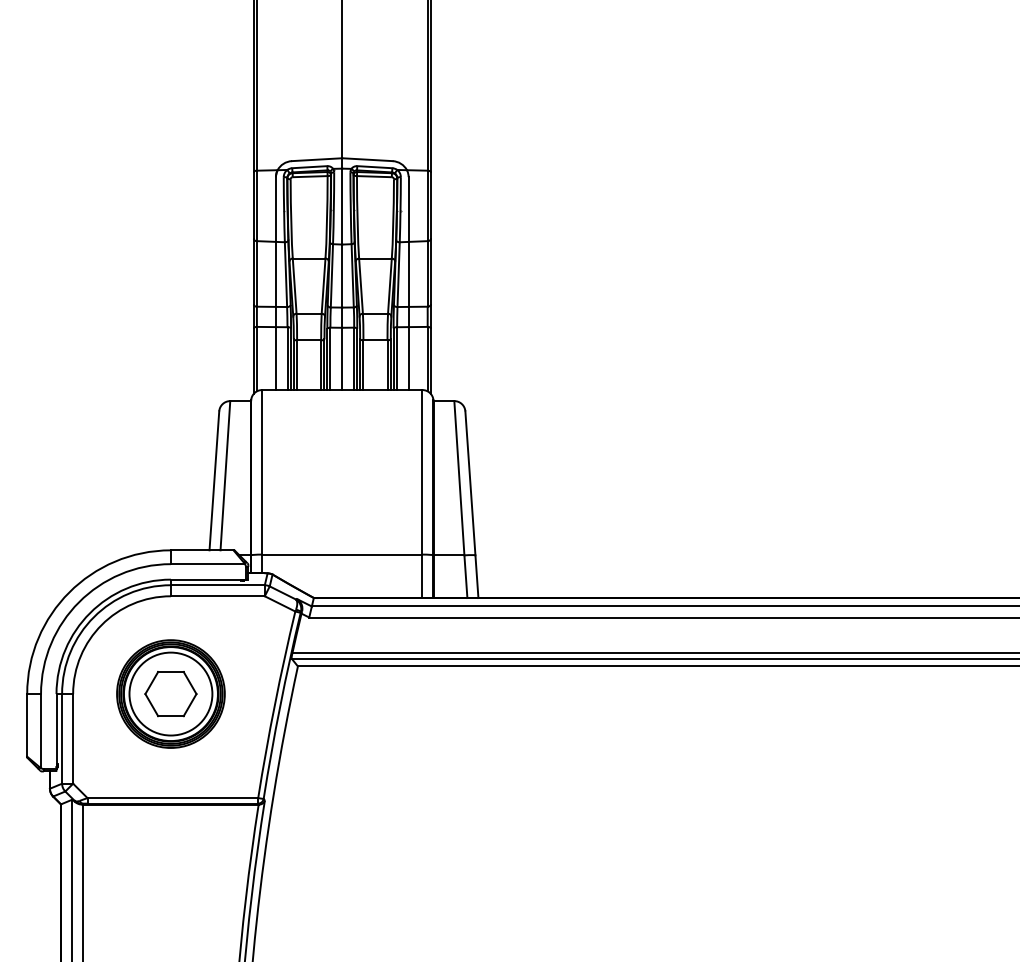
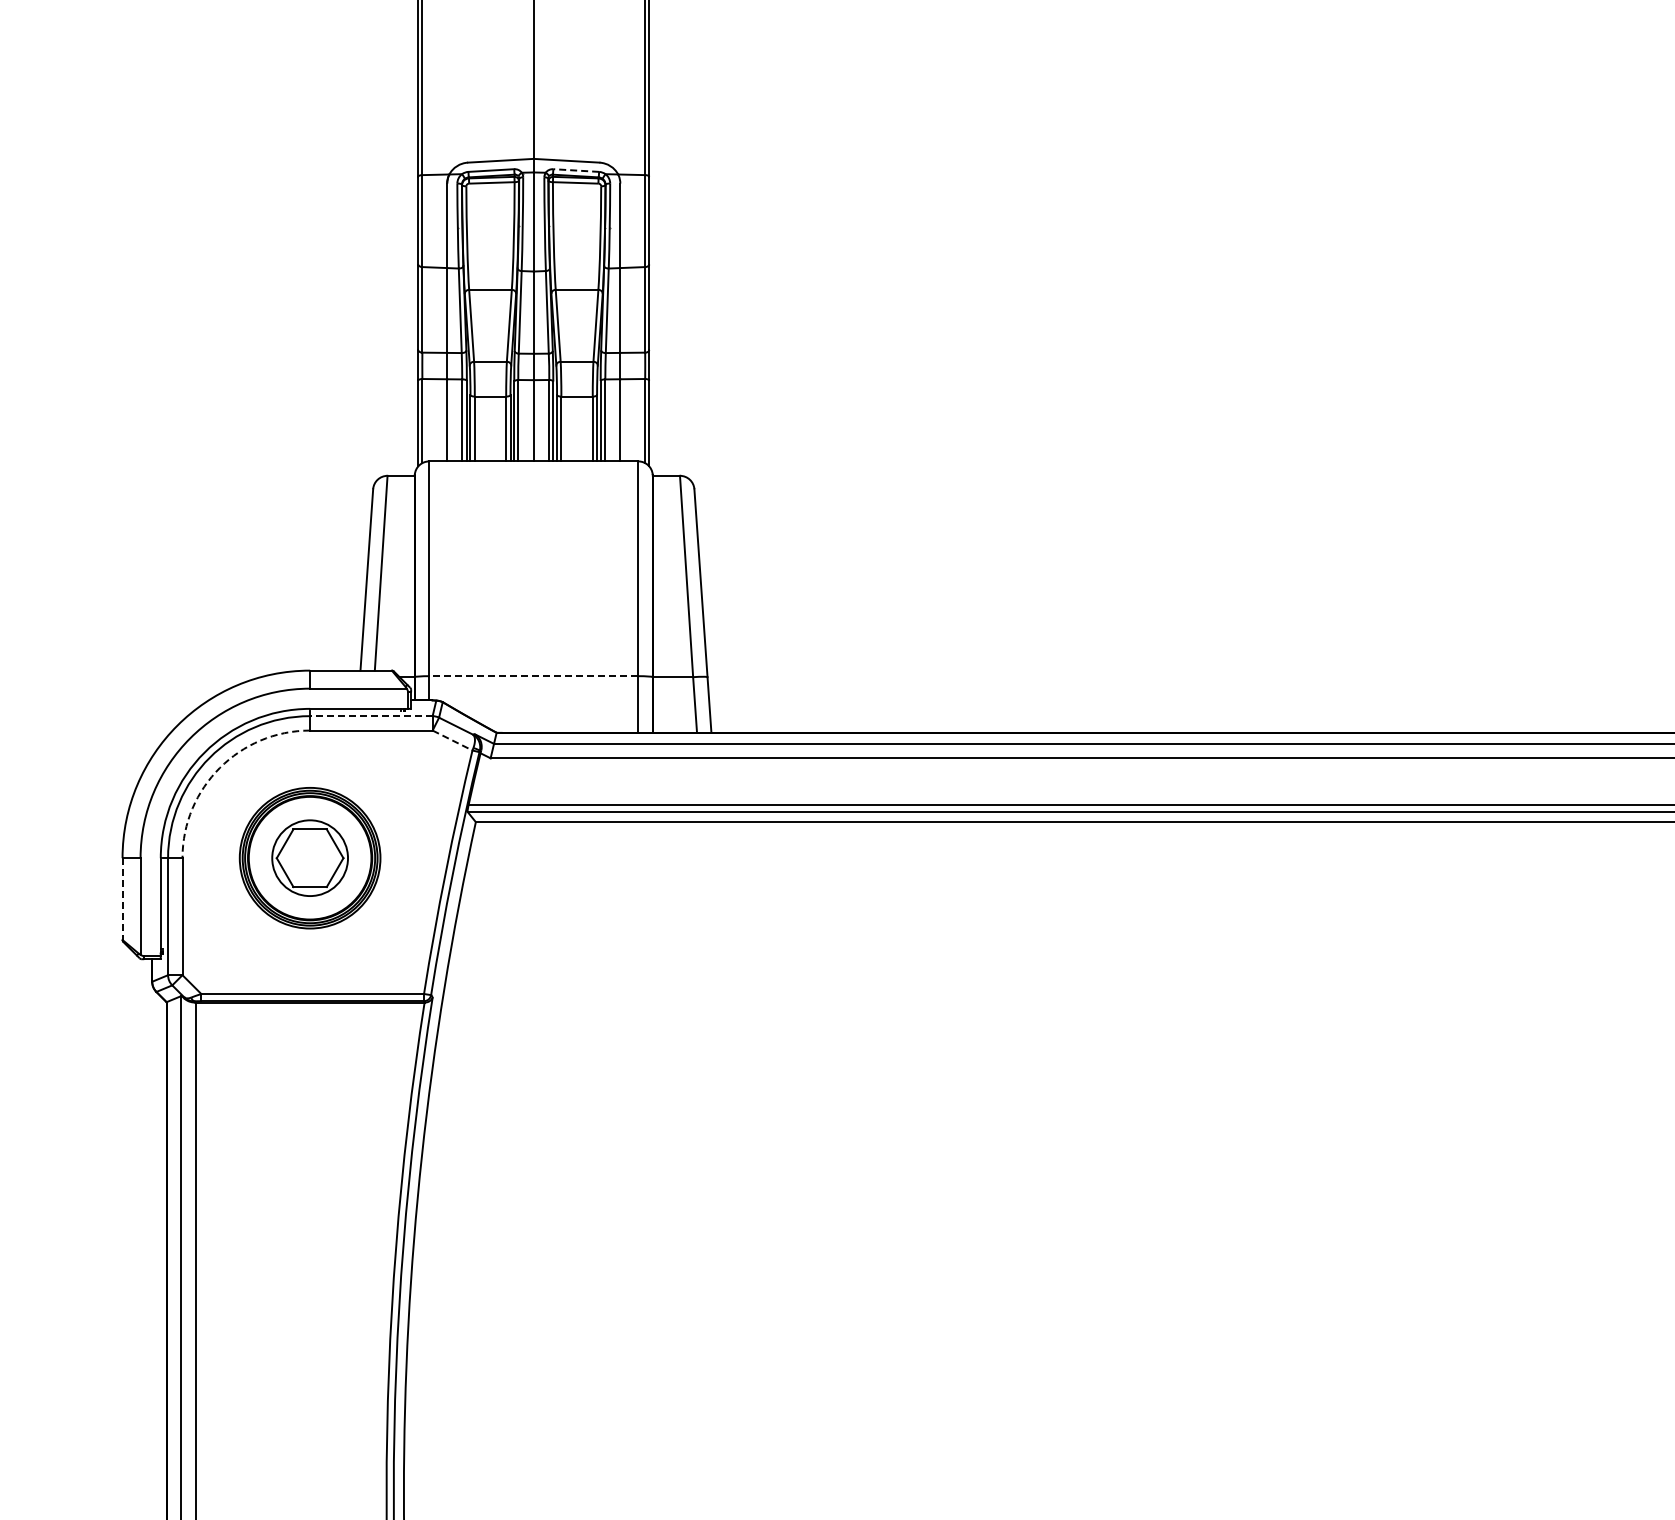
line: (375, 167) -> (576, 170), solid -> dashed
line: (342, 554) -> (533, 676), solid -> dashed
line: (217, 585) -> (370, 716), solid -> dashed
line: (280, 603) -> (453, 740), solid -> dashed
arc: (101, 624) -> (219, 767), solid -> dashed
circle: (171, 694) -> (310, 858), size x0.7
line: (27, 725) -> (122, 899), solid -> dashed

